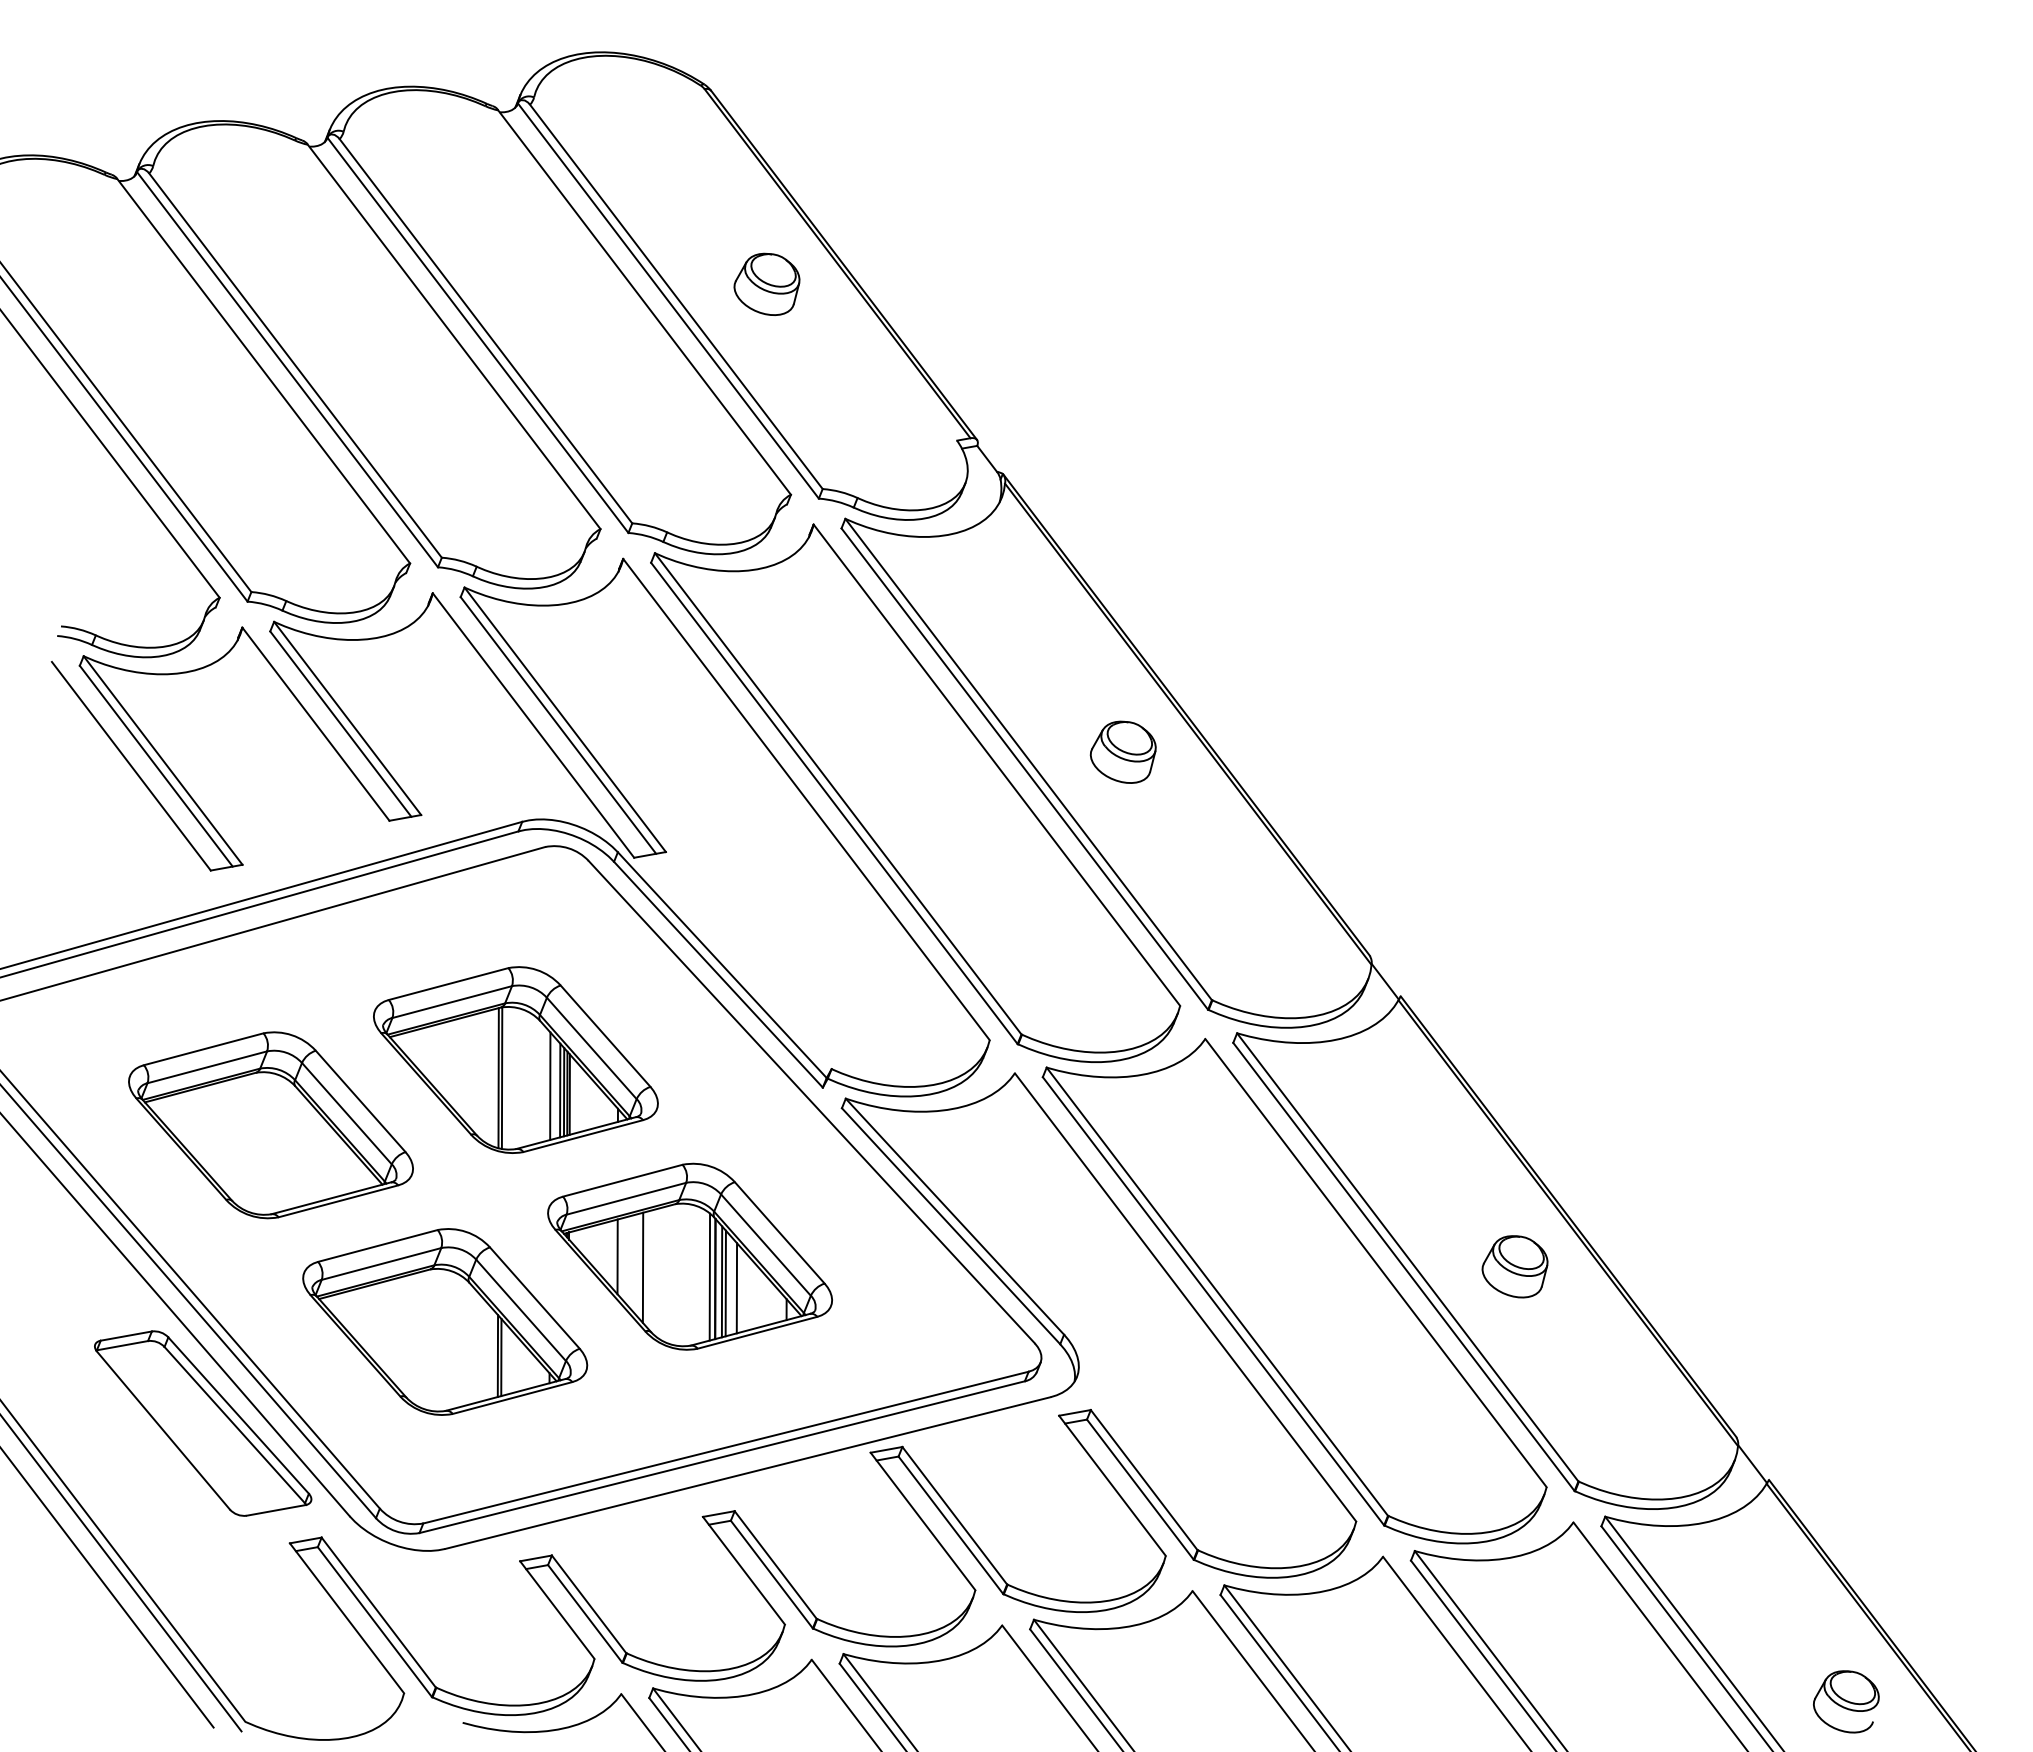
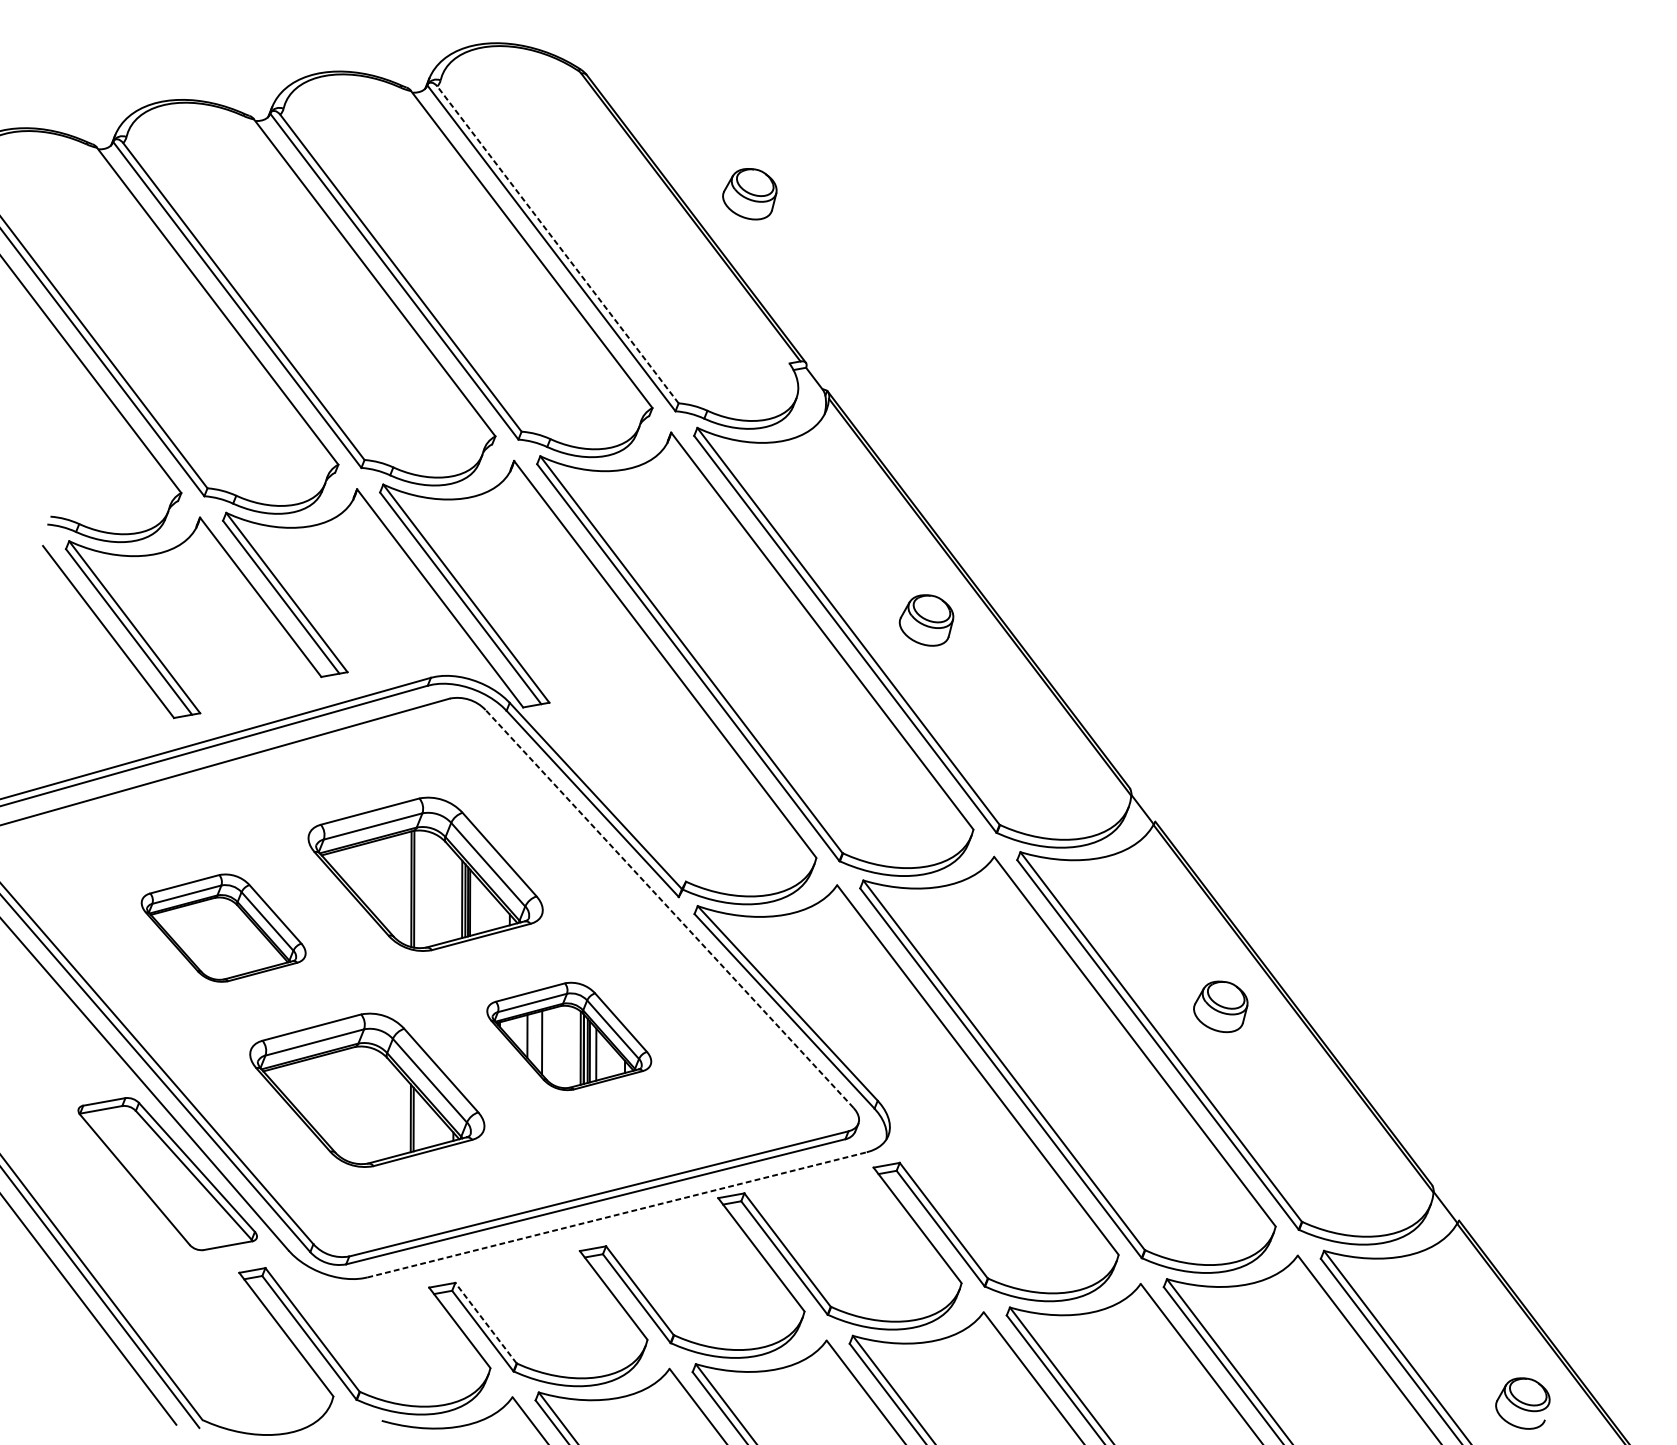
part: (766, 283) -> (749, 193), moved
line: (676, 296) -> (558, 244), solid -> dashed
line: (550, 1085) -> (454, 895), removed
line: (811, 1102) -> (669, 909), solid -> dashed
part: (270, 1125) -> (223, 928), size x0.7
part: (689, 1256) -> (568, 1036), size x0.7
part: (1514, 1266) -> (1220, 1006), moved
line: (748, 1472) -> (617, 1214), solid -> dashed
line: (588, 1603) -> (485, 1322), solid -> dashed

